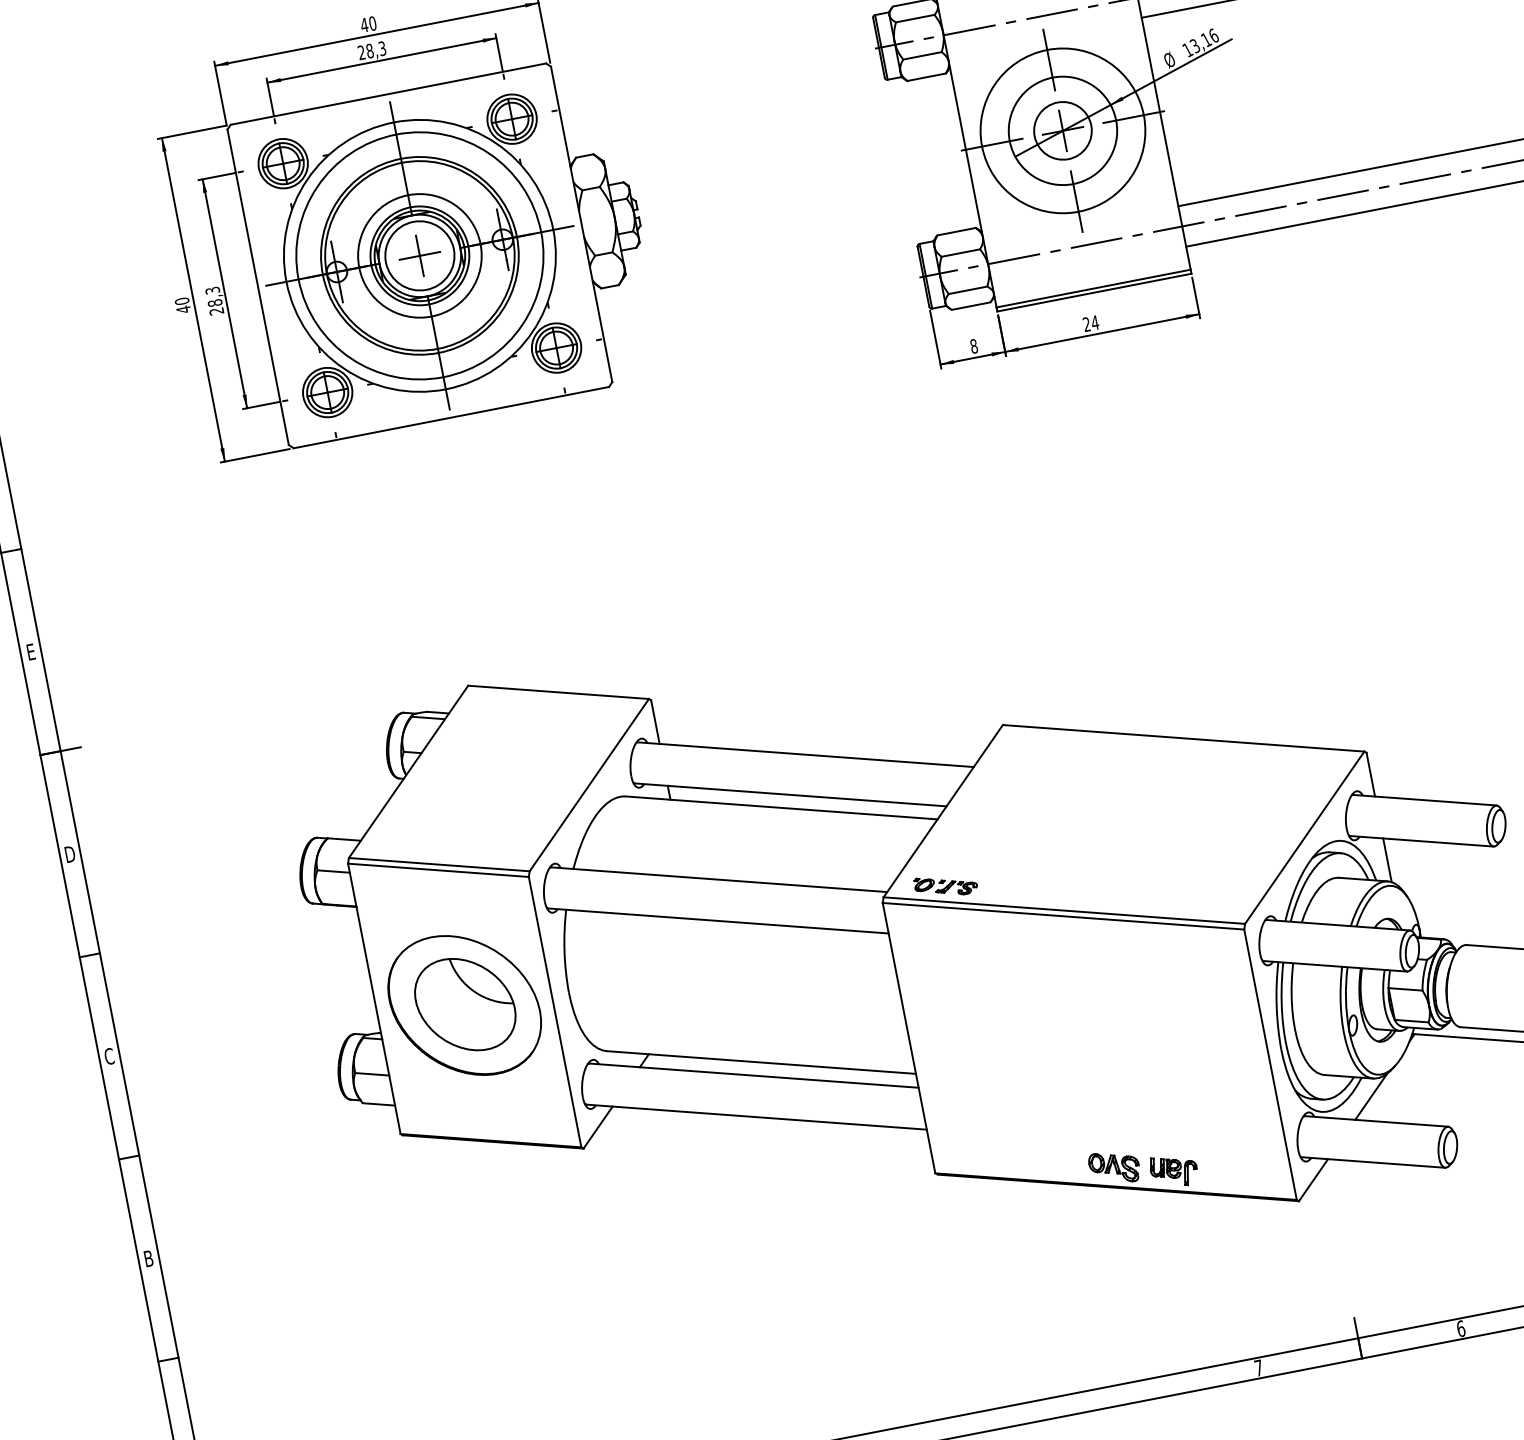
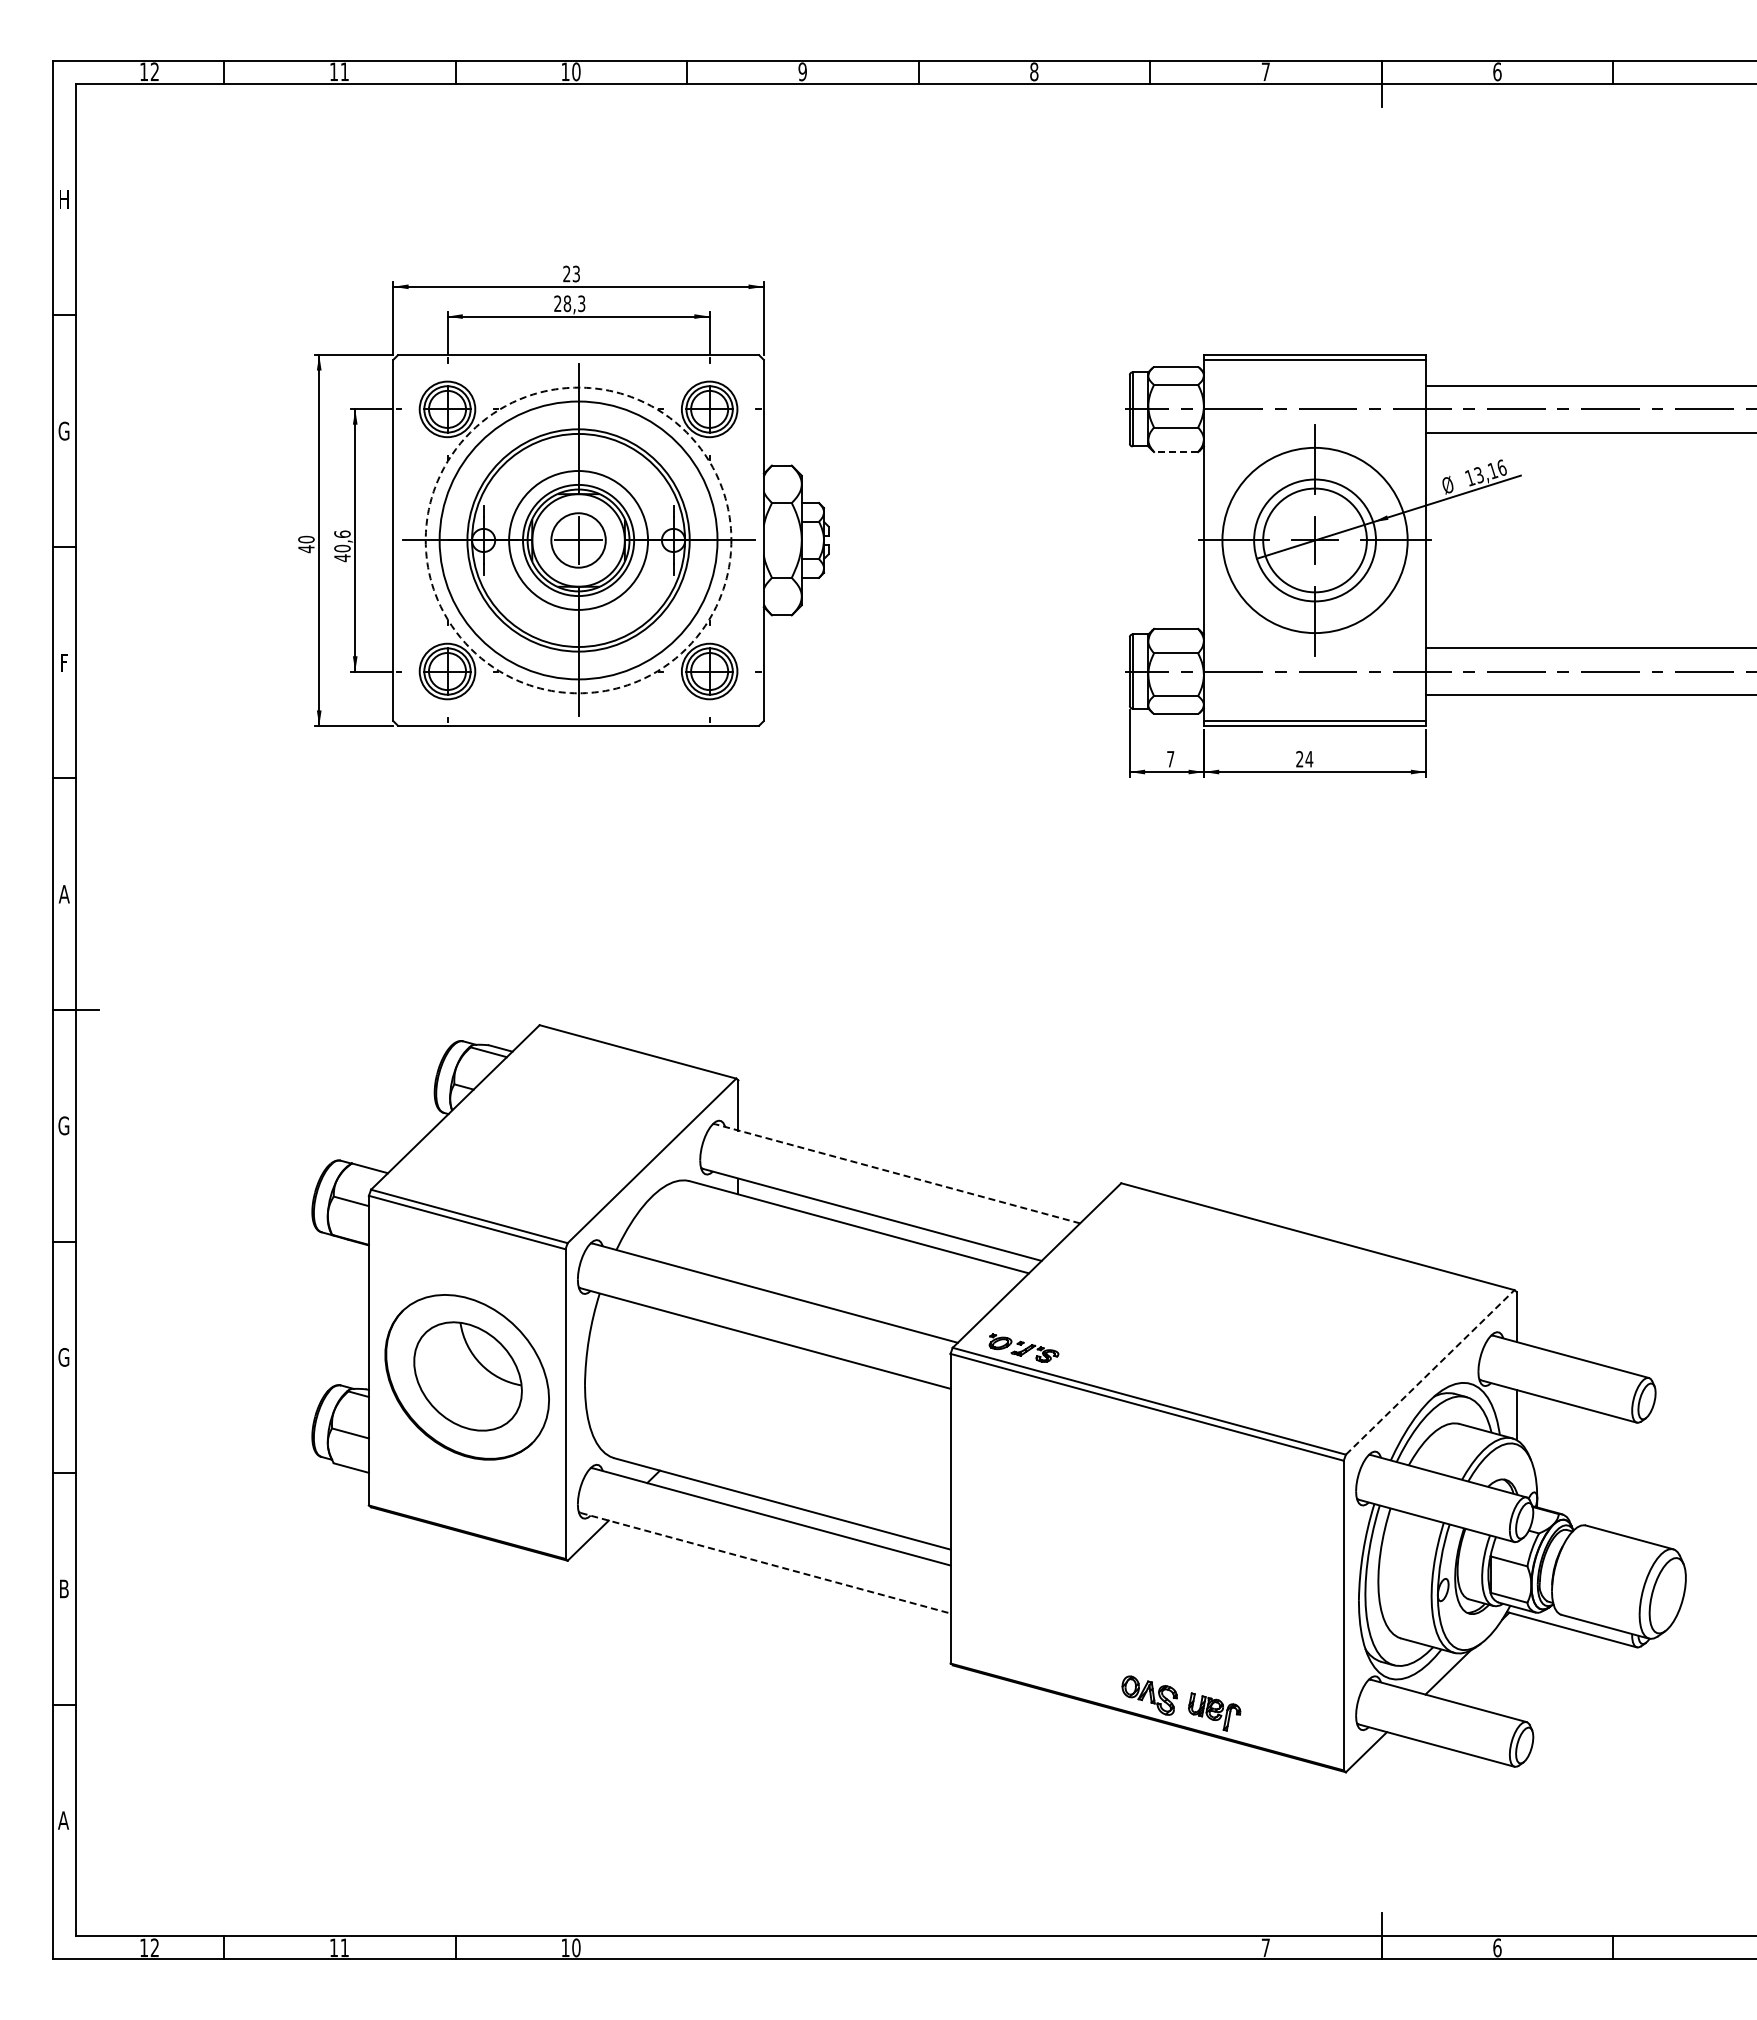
text: (368, 23) -> (571, 273), 40 -> 23
line: (926, 77) -> (1175, 452), solid -> dashed
circle: (1062, 131) -> (1314, 540), size x1.6
circle: (419, 255) -> (578, 540), size x0.7
circle: (419, 255) -> (578, 540), solid -> dashed
text: (214, 301) -> (342, 546), 28,3 -> 40,6
text: (973, 345) -> (1170, 758), 8 -> 7
text: (30, 652) -> (63, 894), E -> A
line: (805, 754) -> (897, 1173), solid -> dashed
line: (1304, 837) -> (1430, 1372), solid -> dashed
text: (69, 854) -> (63, 1125), D -> G
text: (108, 1056) -> (63, 1357), C -> G
line: (756, 1117) -> (765, 1563), solid -> dashed

